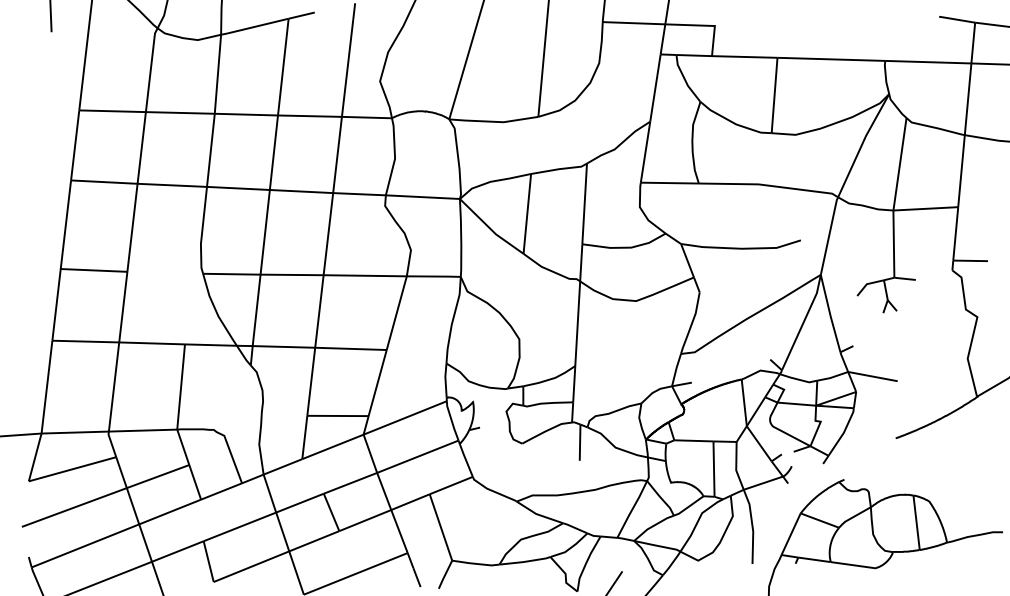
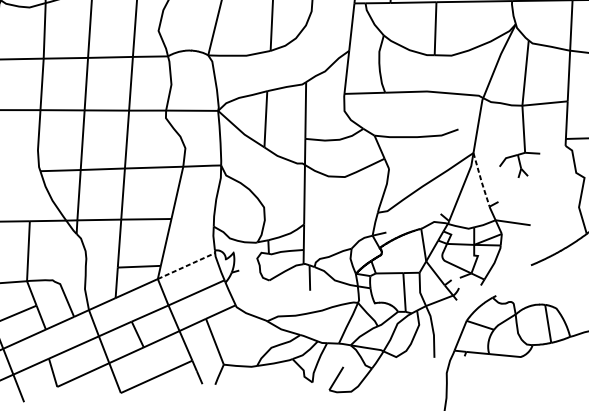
line: (830, 314) -> (481, 180), solid -> dashed
line: (405, 417) -> (186, 265), solid -> dashed

